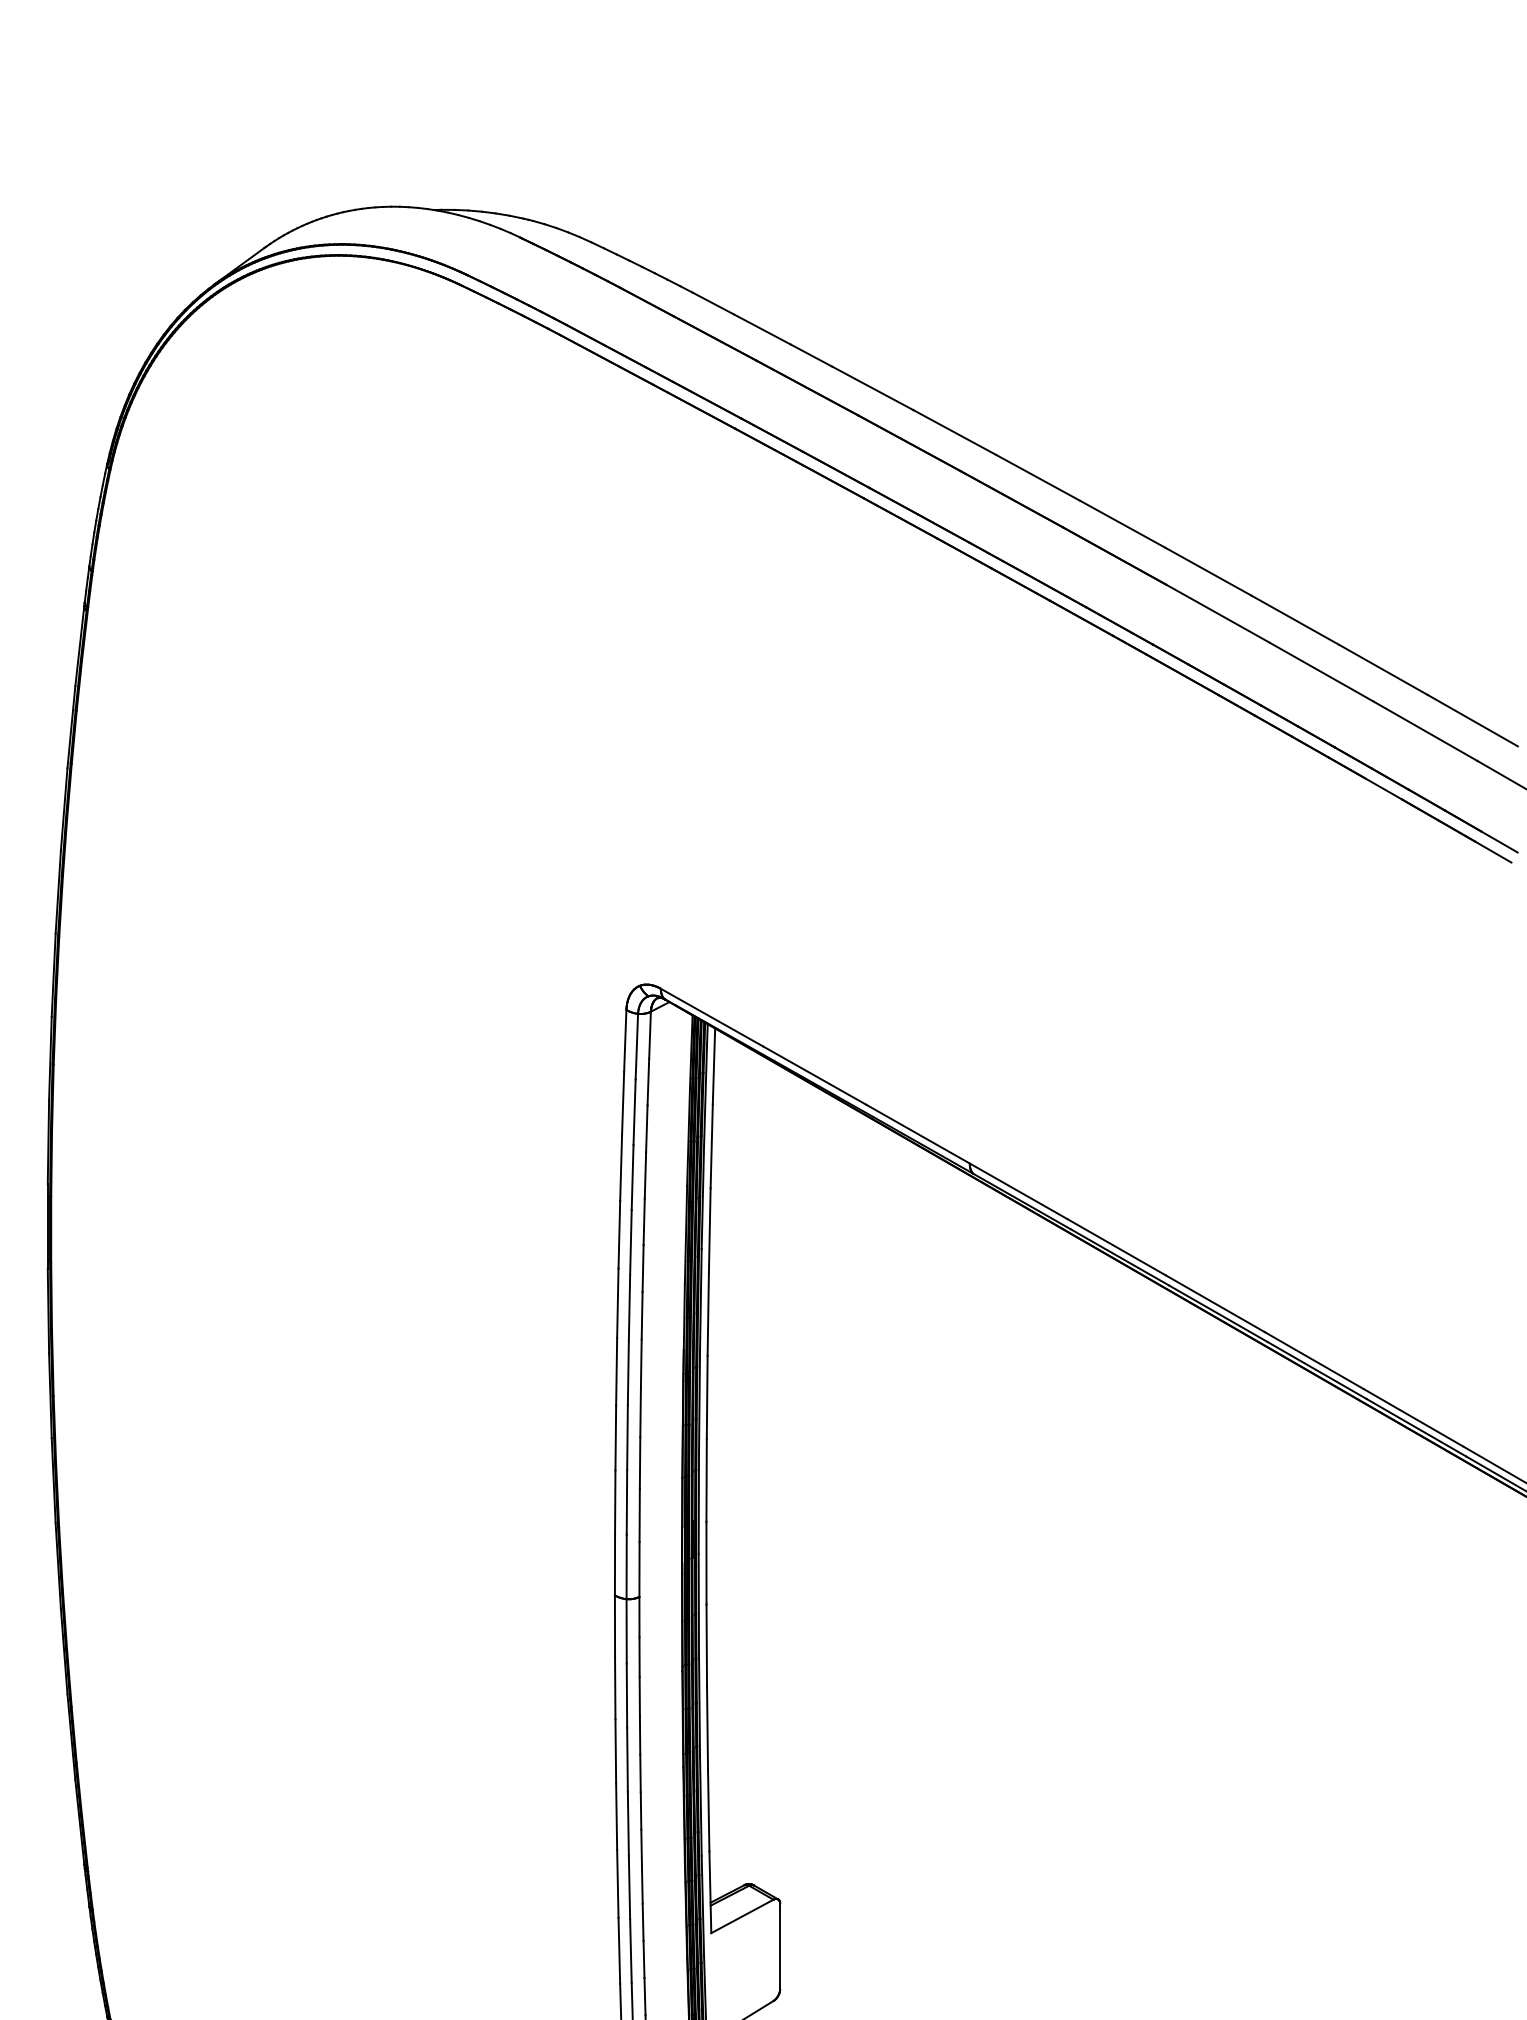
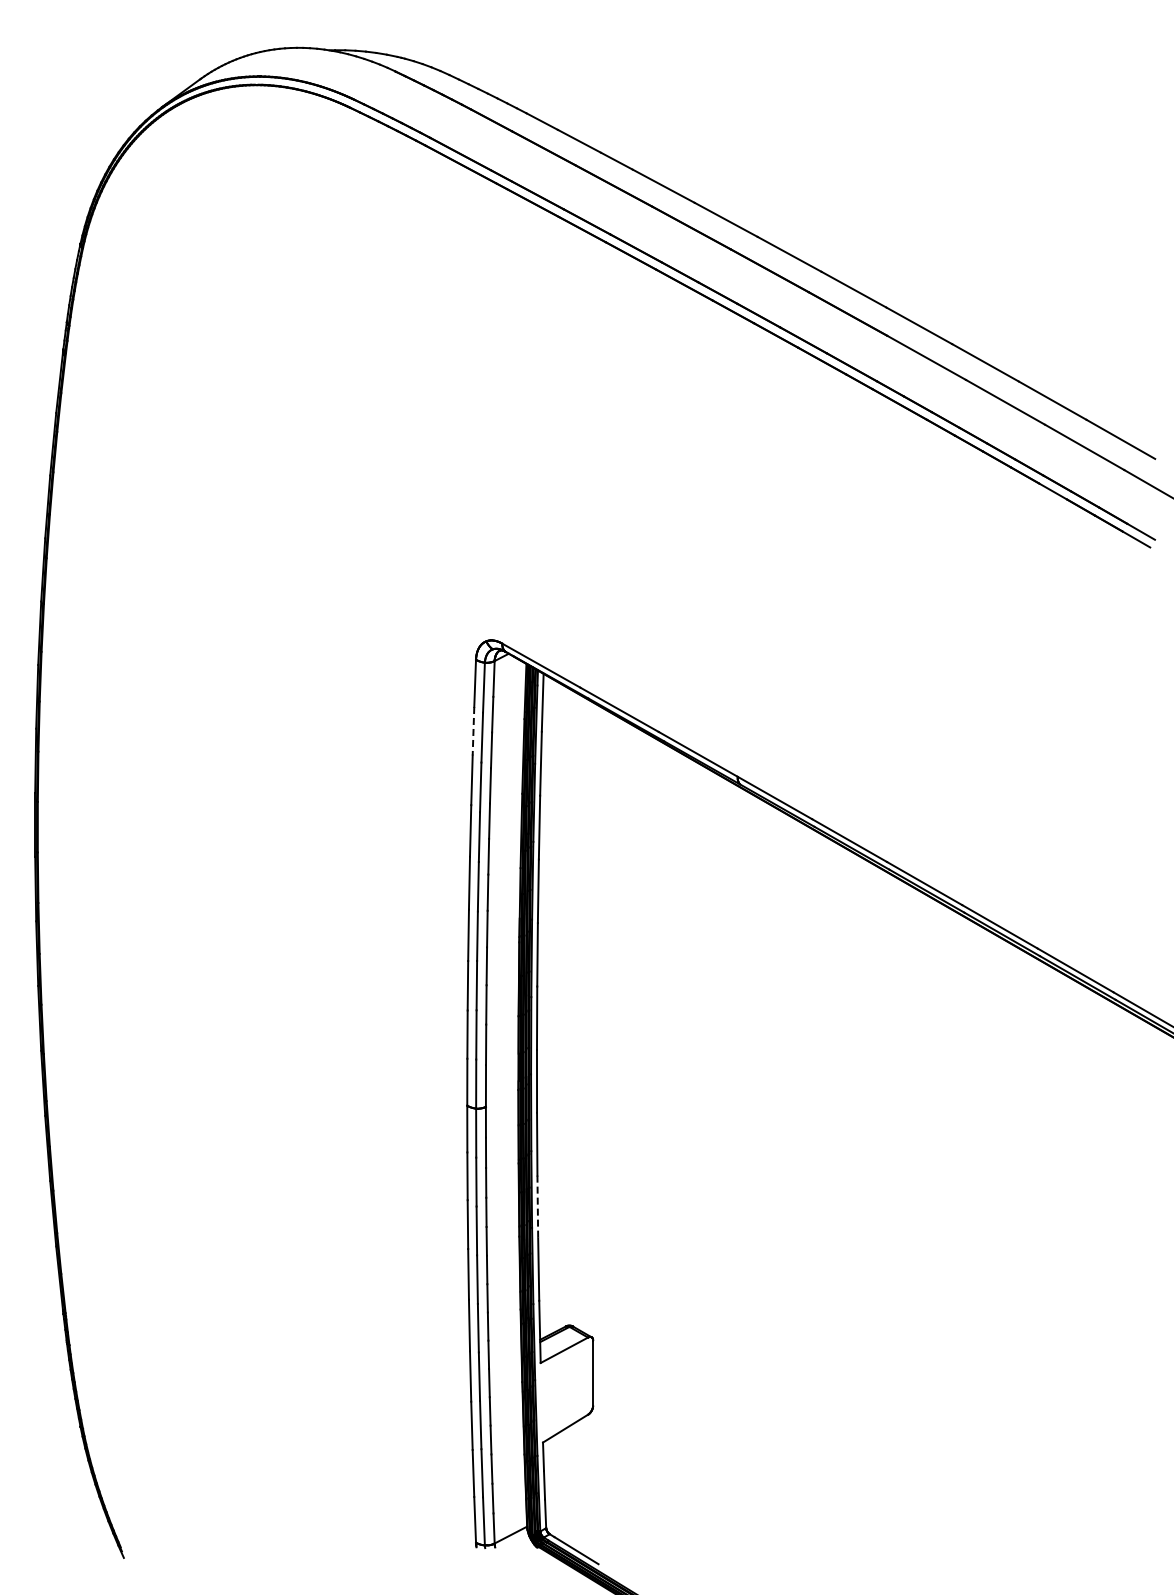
line: (623, 1104) -> (473, 731), solid -> dashed
line: (707, 1728) -> (537, 1207), solid -> dashed

